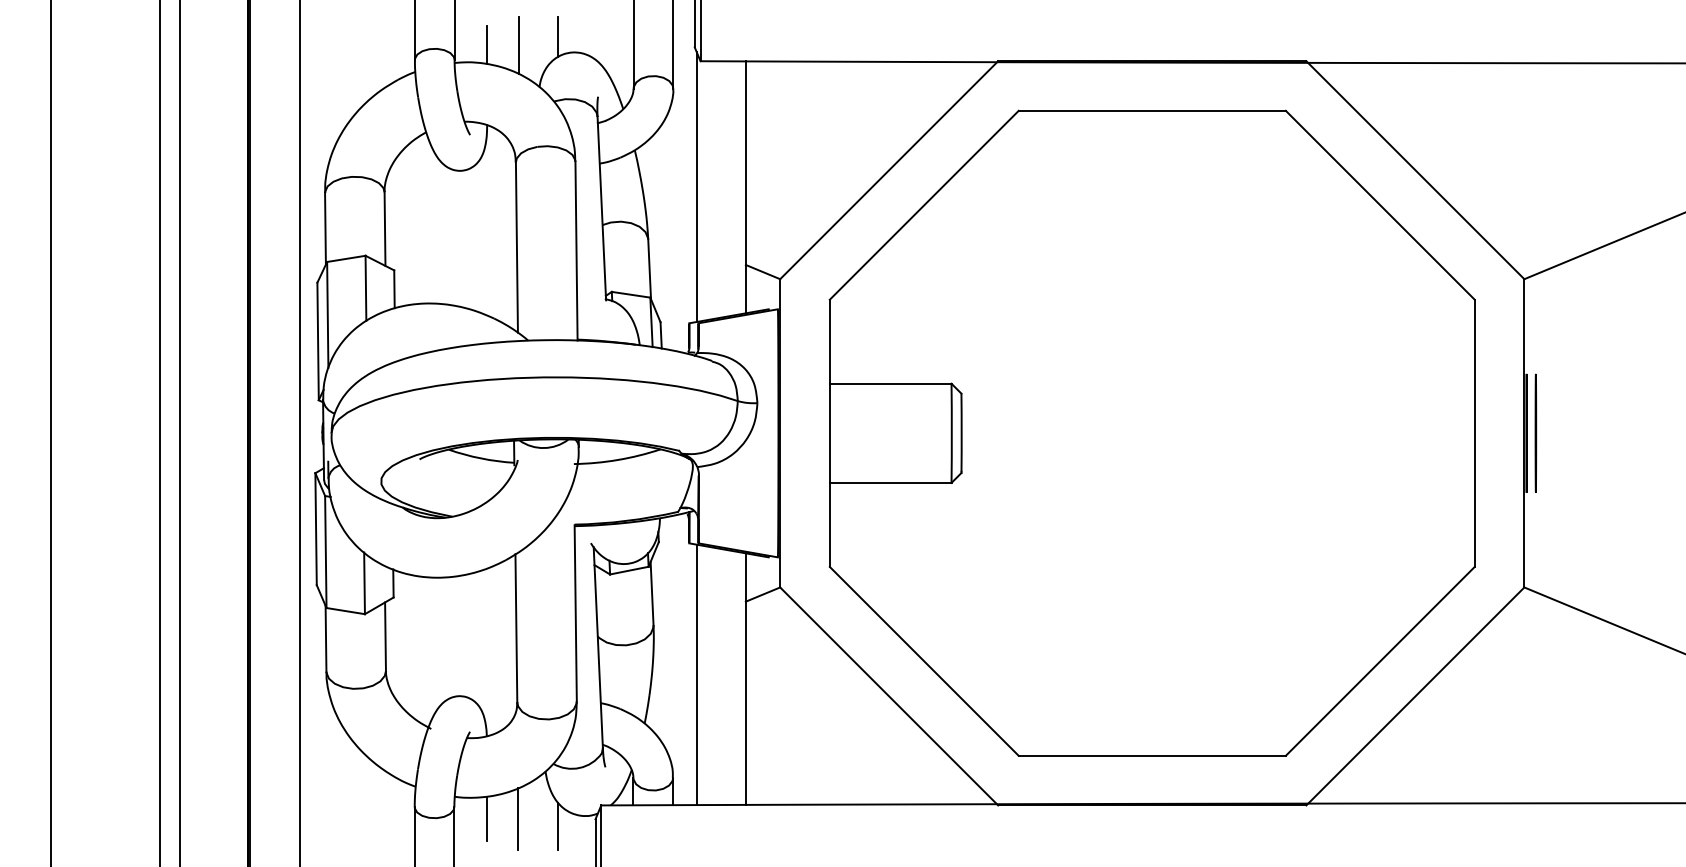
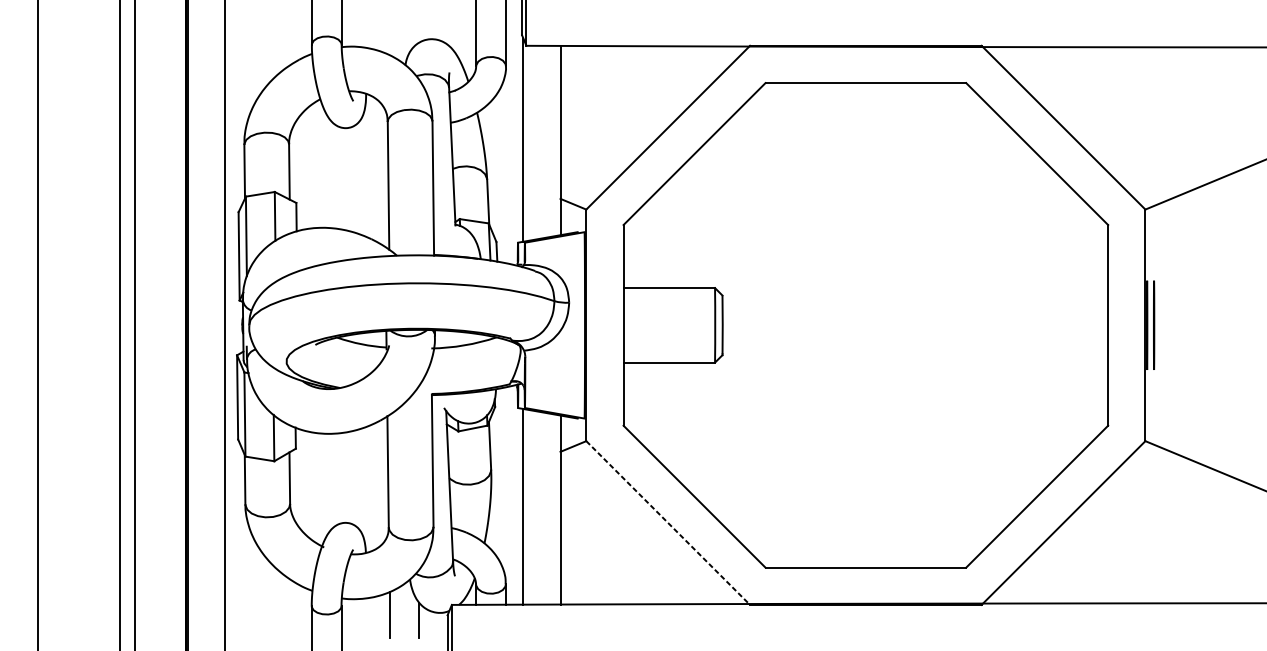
line: (558, 36) -> (419, 27), removed
line: (518, 44) -> (389, 33), removed
line: (487, 45) -> (366, 33), removed
line: (889, 696) -> (668, 523), solid -> dashed
line: (486, 818) -> (365, 614), removed

